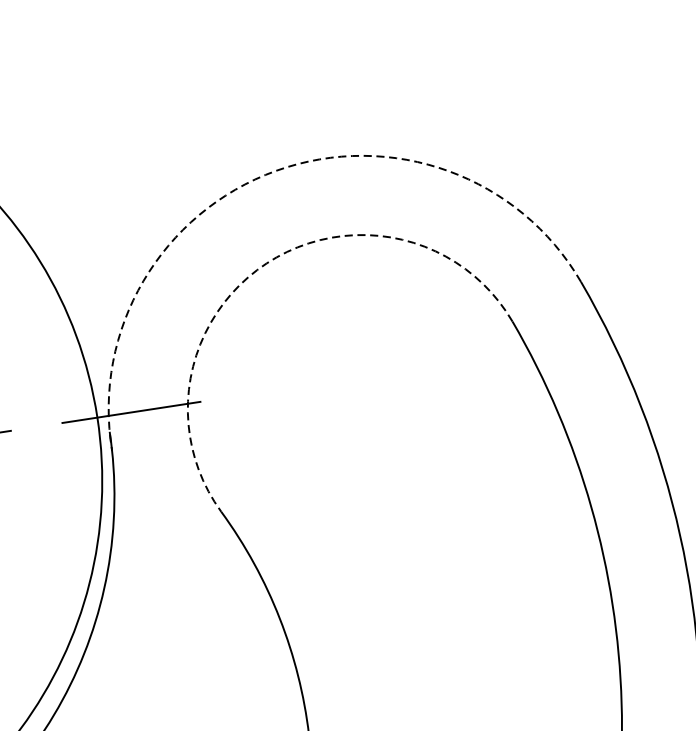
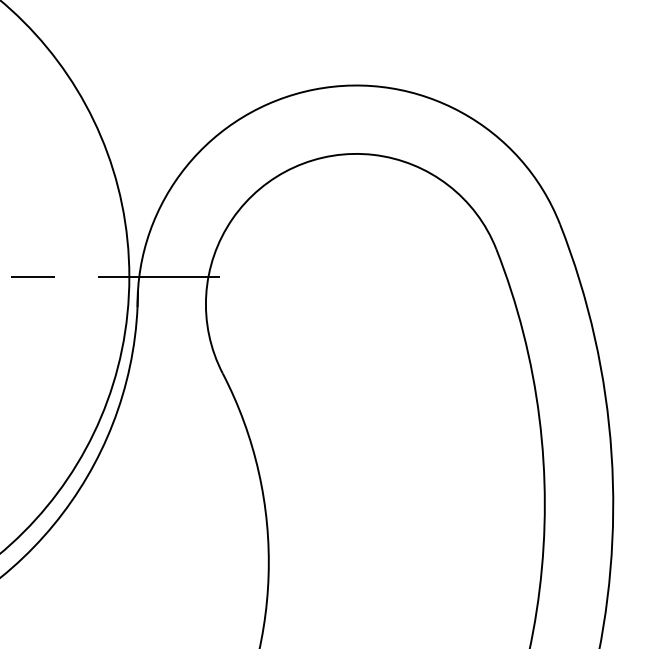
arc: (276, 170) -> (314, 89), dashed -> solid
arc: (267, 263) -> (294, 167), dashed -> solid

